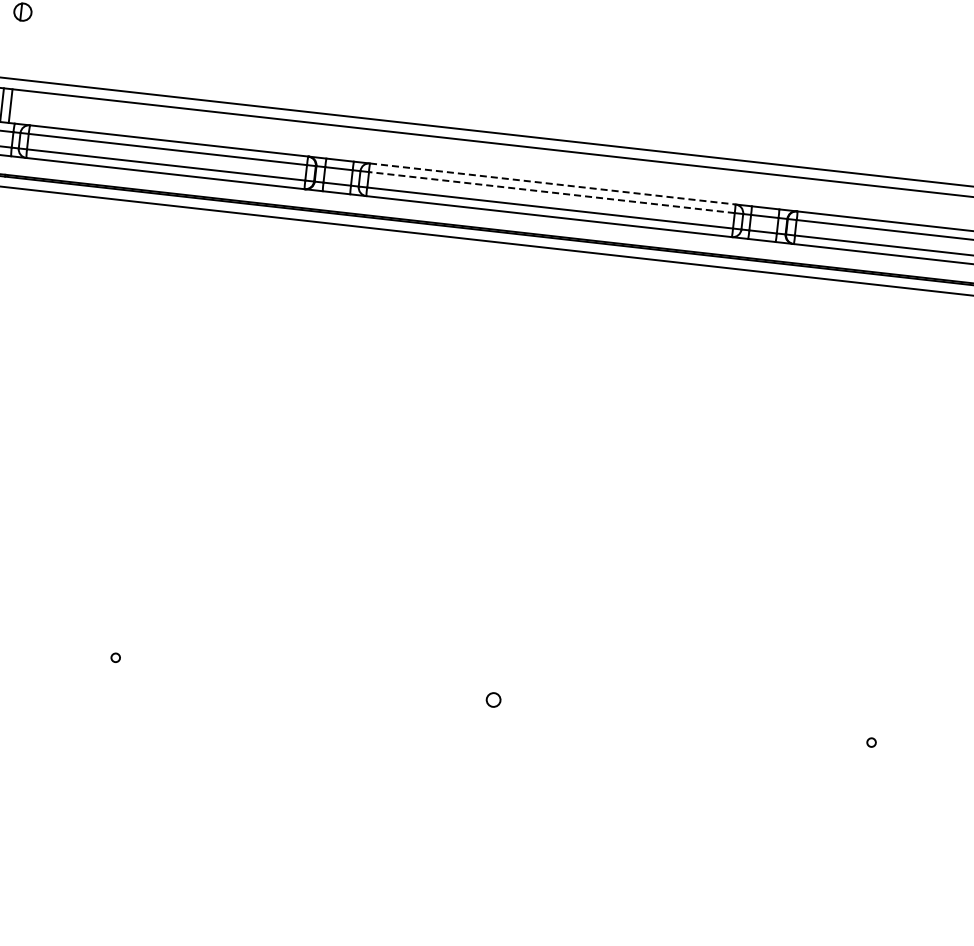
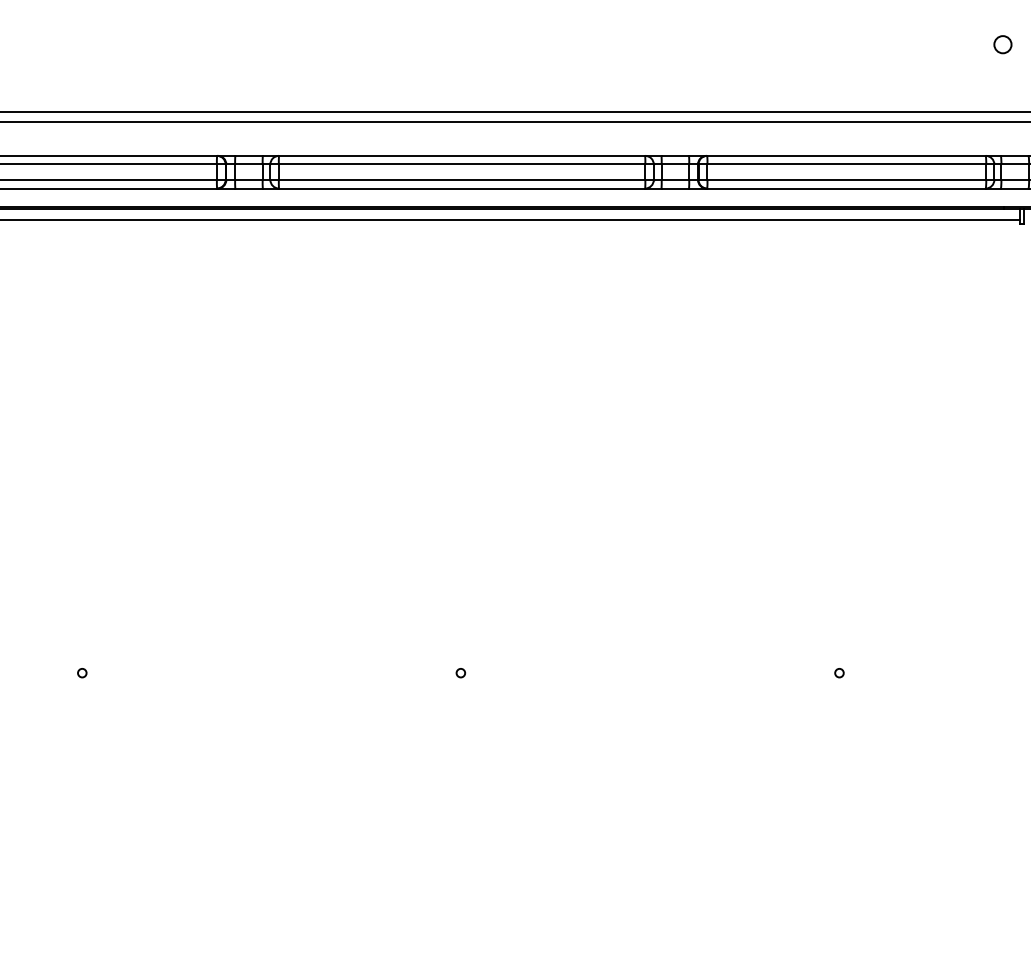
line: (553, 183) -> (462, 155), dashed -> solid
line: (551, 192) -> (461, 164), dashed -> solid
circle: (493, 700) -> (460, 673), size x0.62

